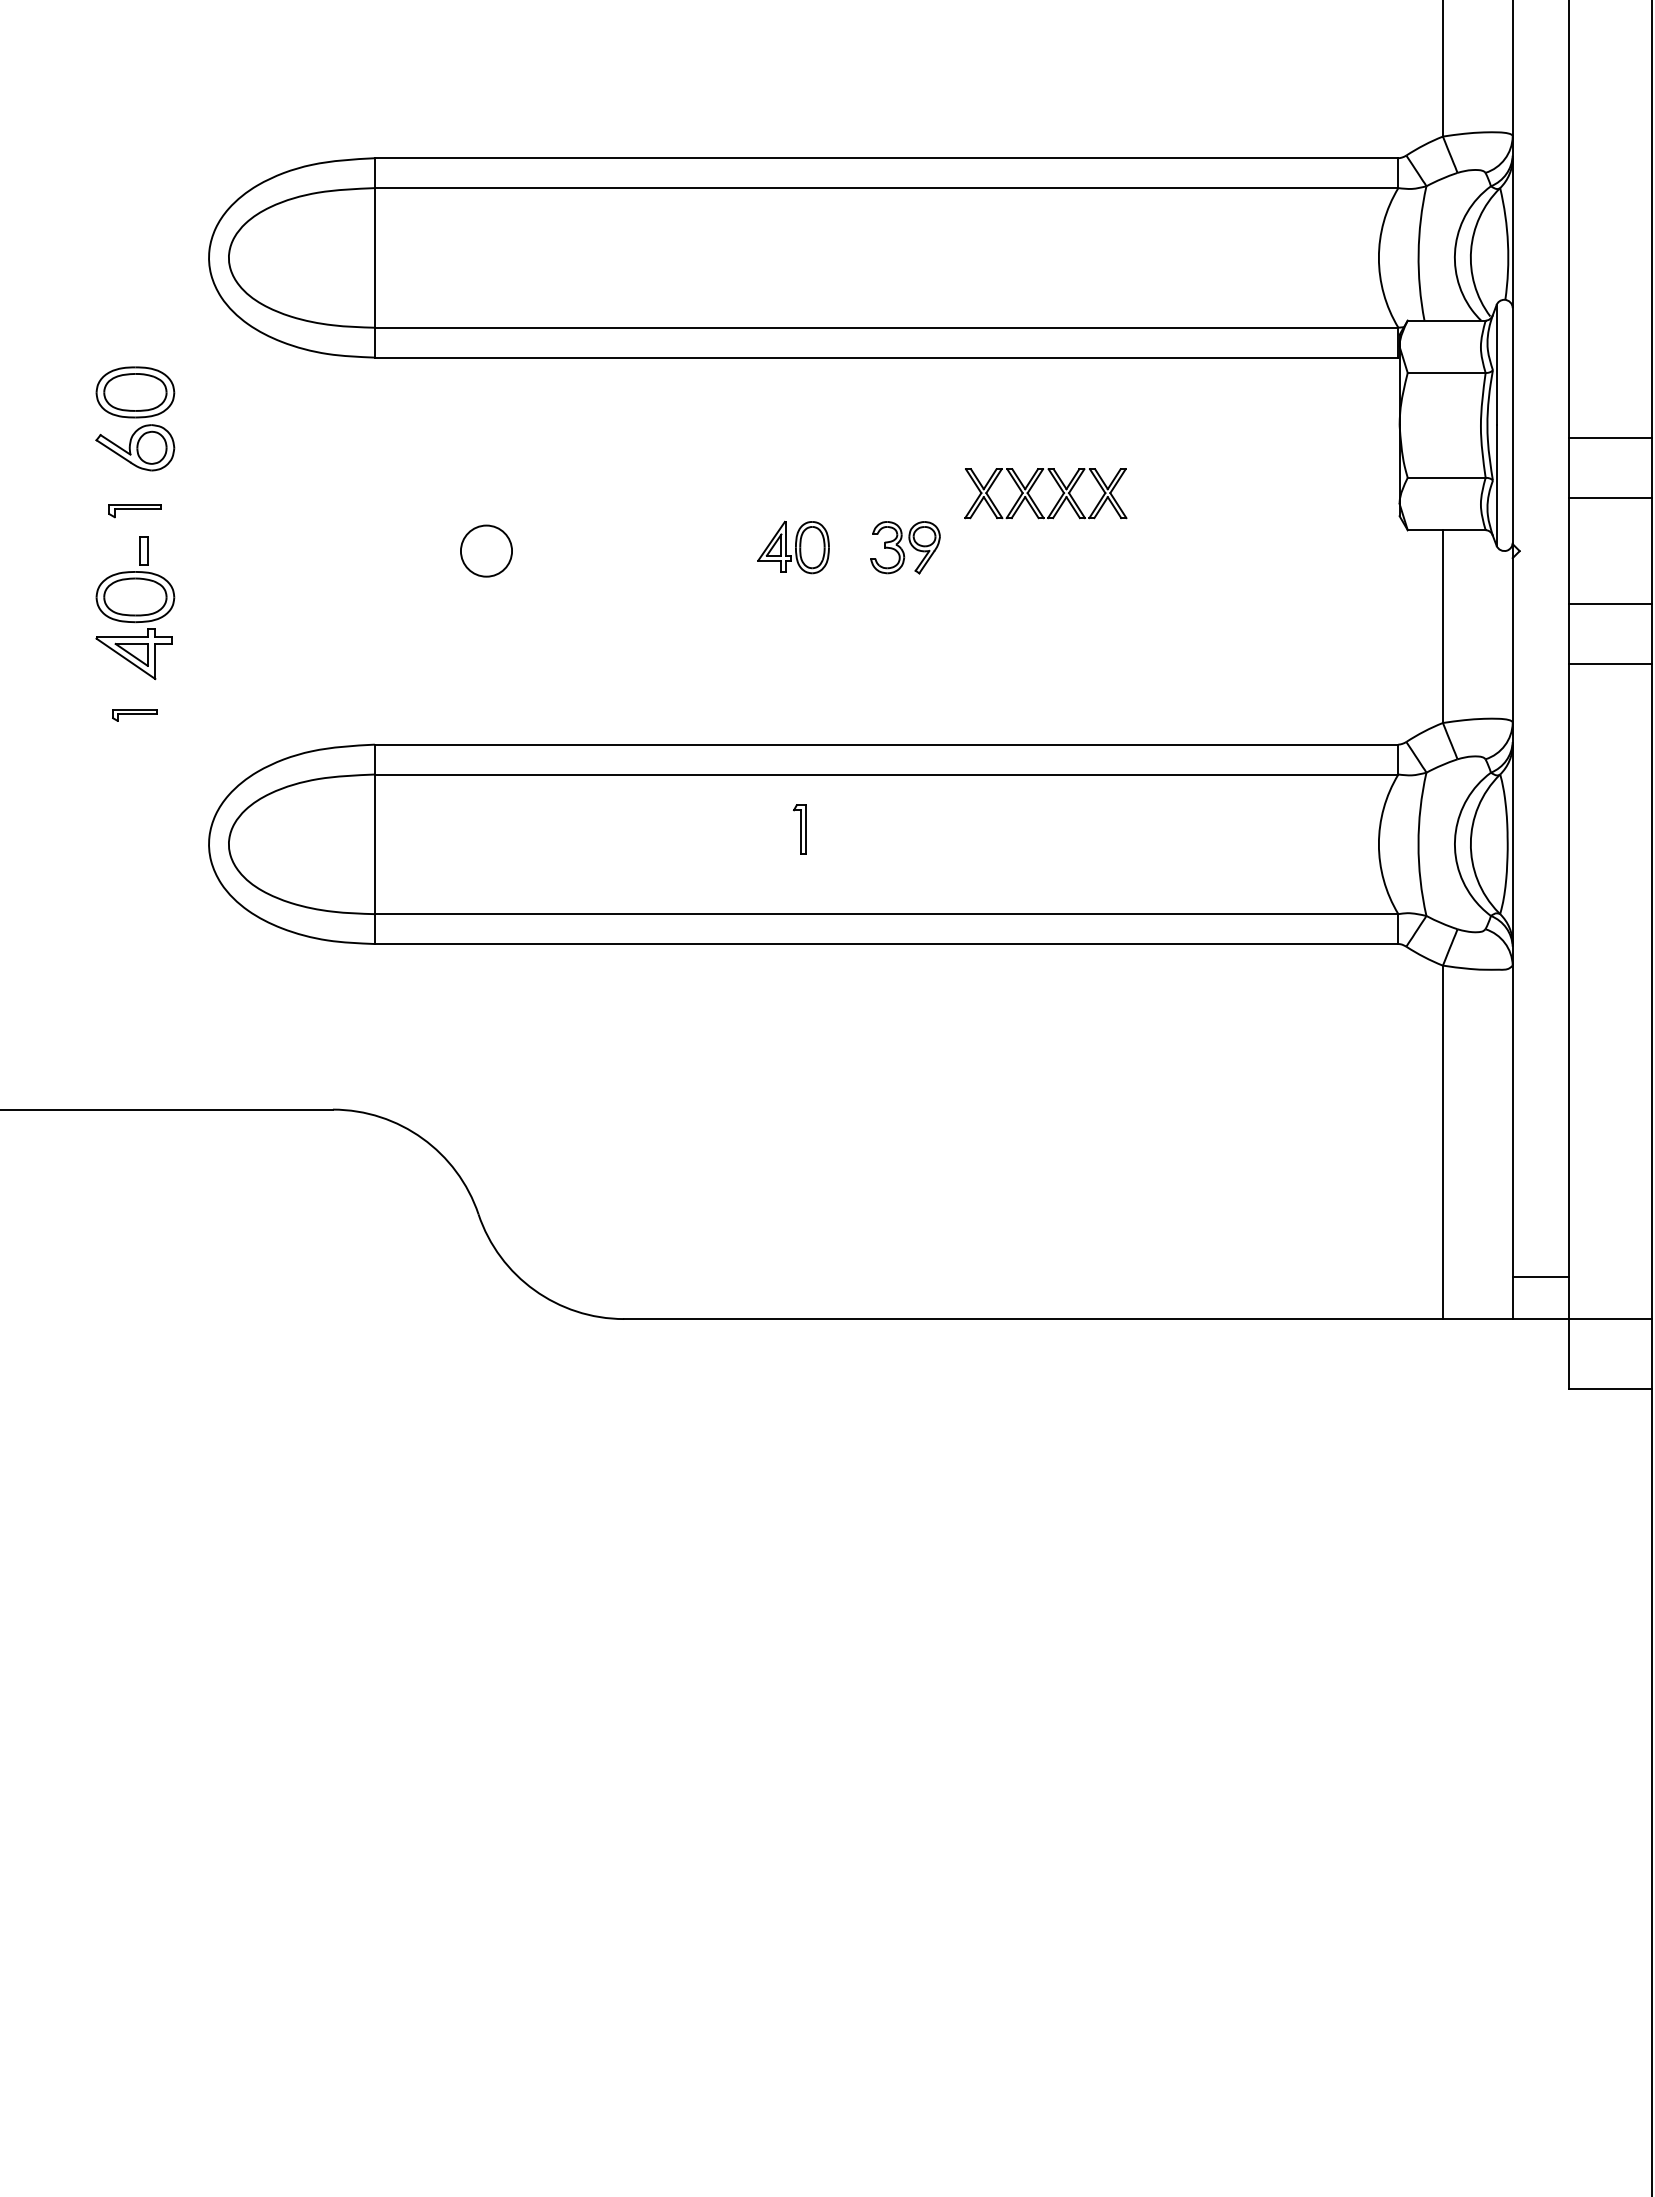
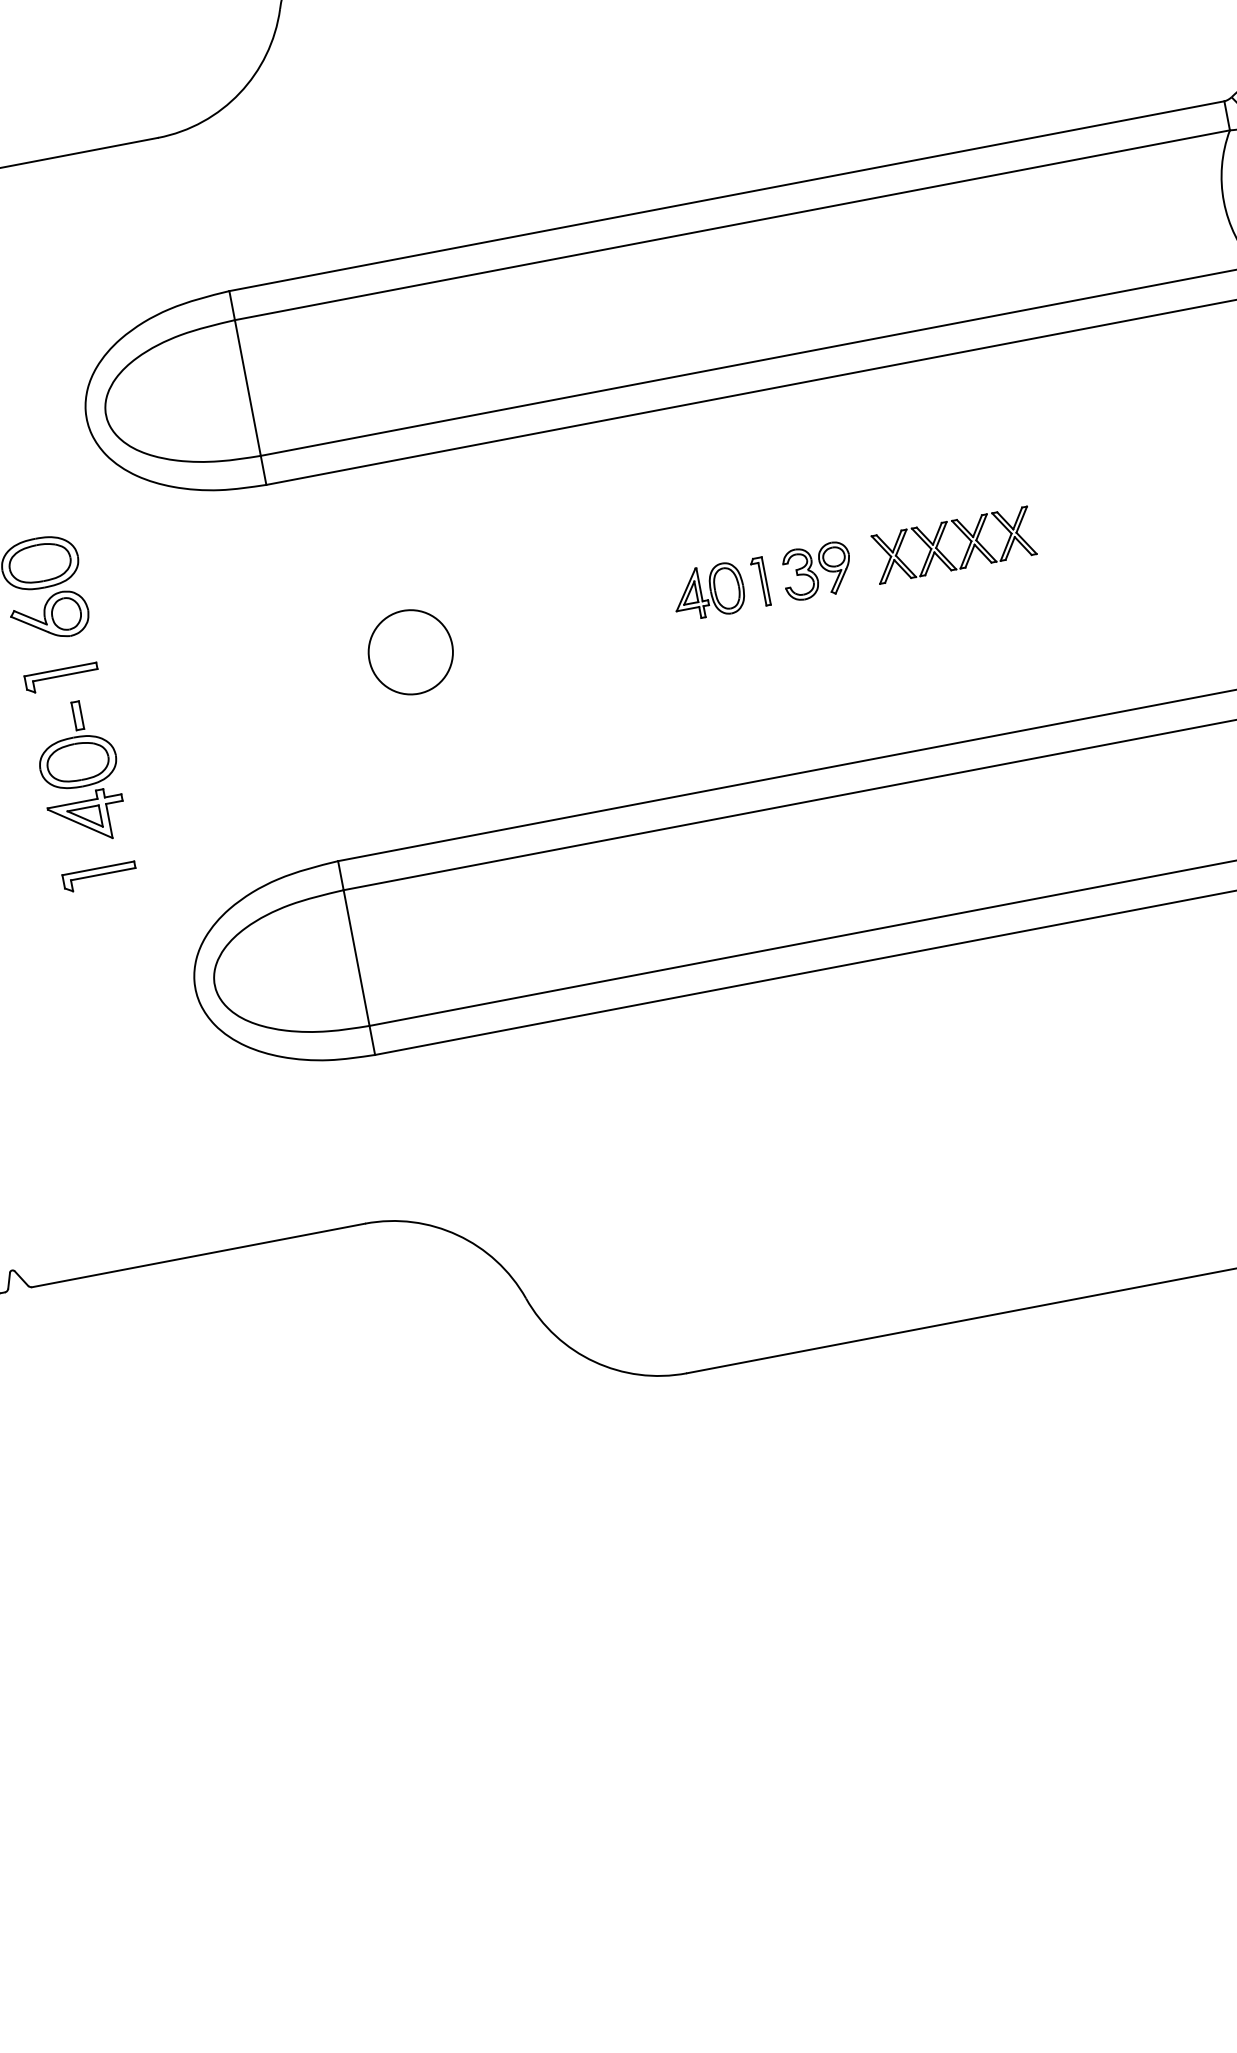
part: (1034, 501) -> (944, 554), moved
part: (134, 510) -> (61, 678), size x1.43
circle: (486, 550) -> (410, 651), size x1.67
part: (134, 715) -> (99, 877), size x1.67
part: (799, 829) -> (760, 582), moved

